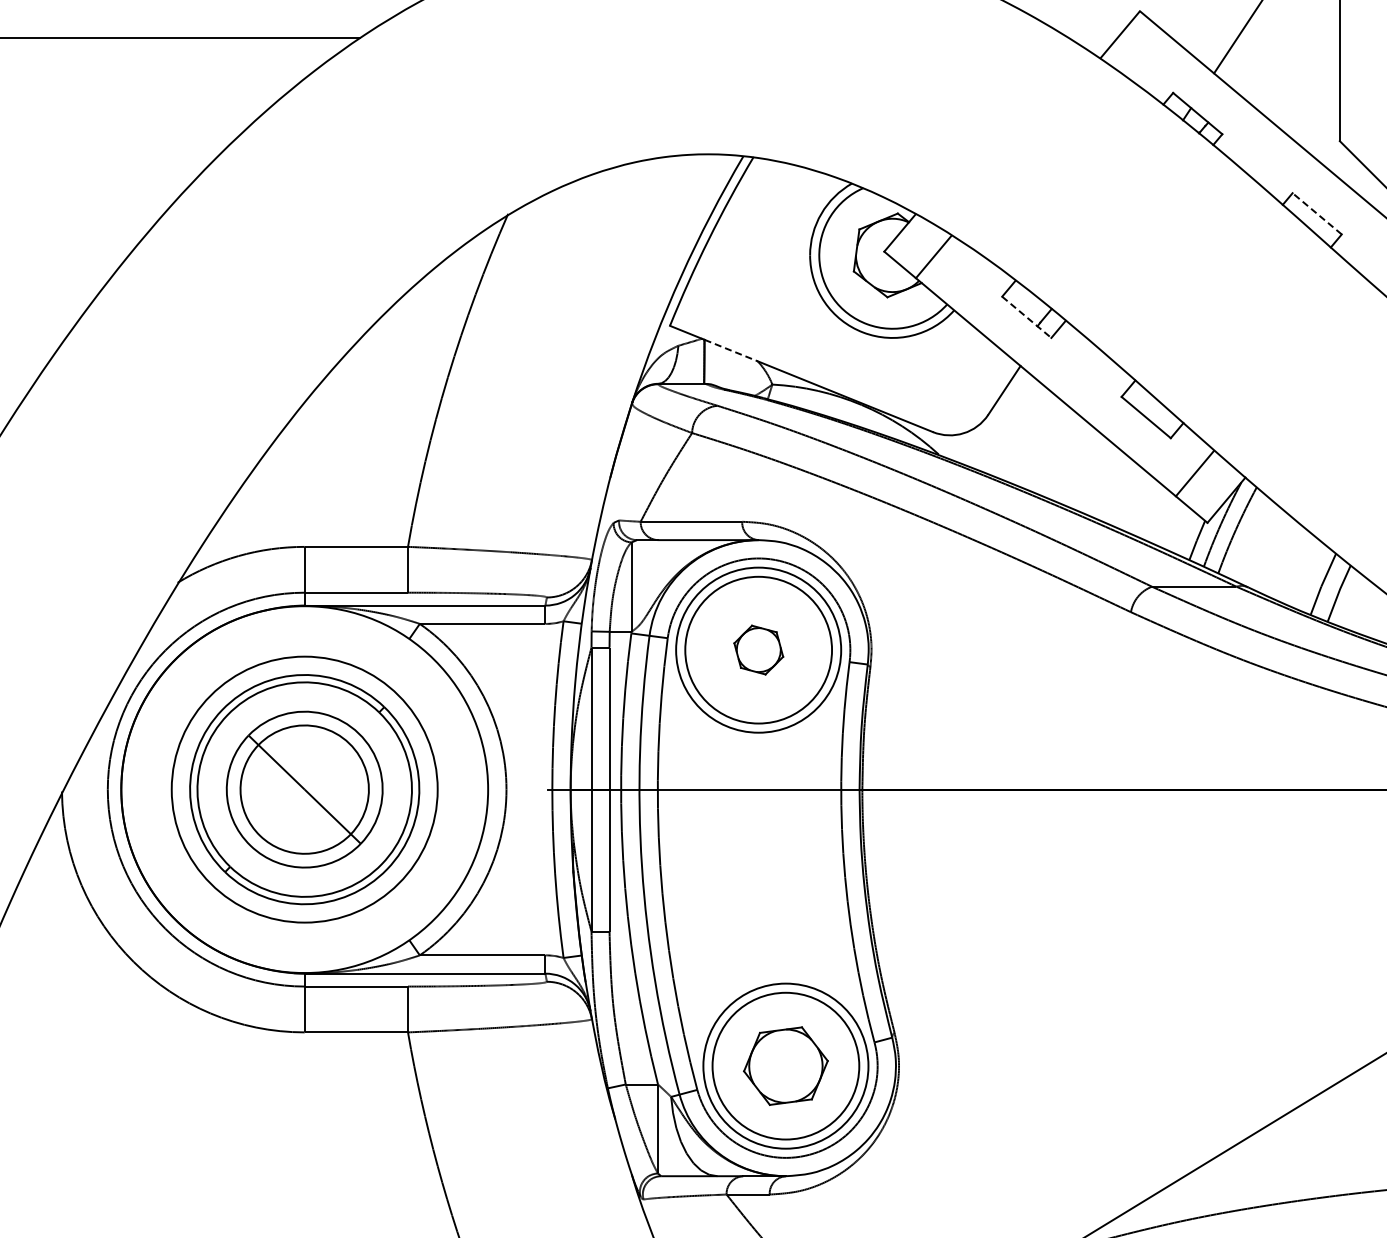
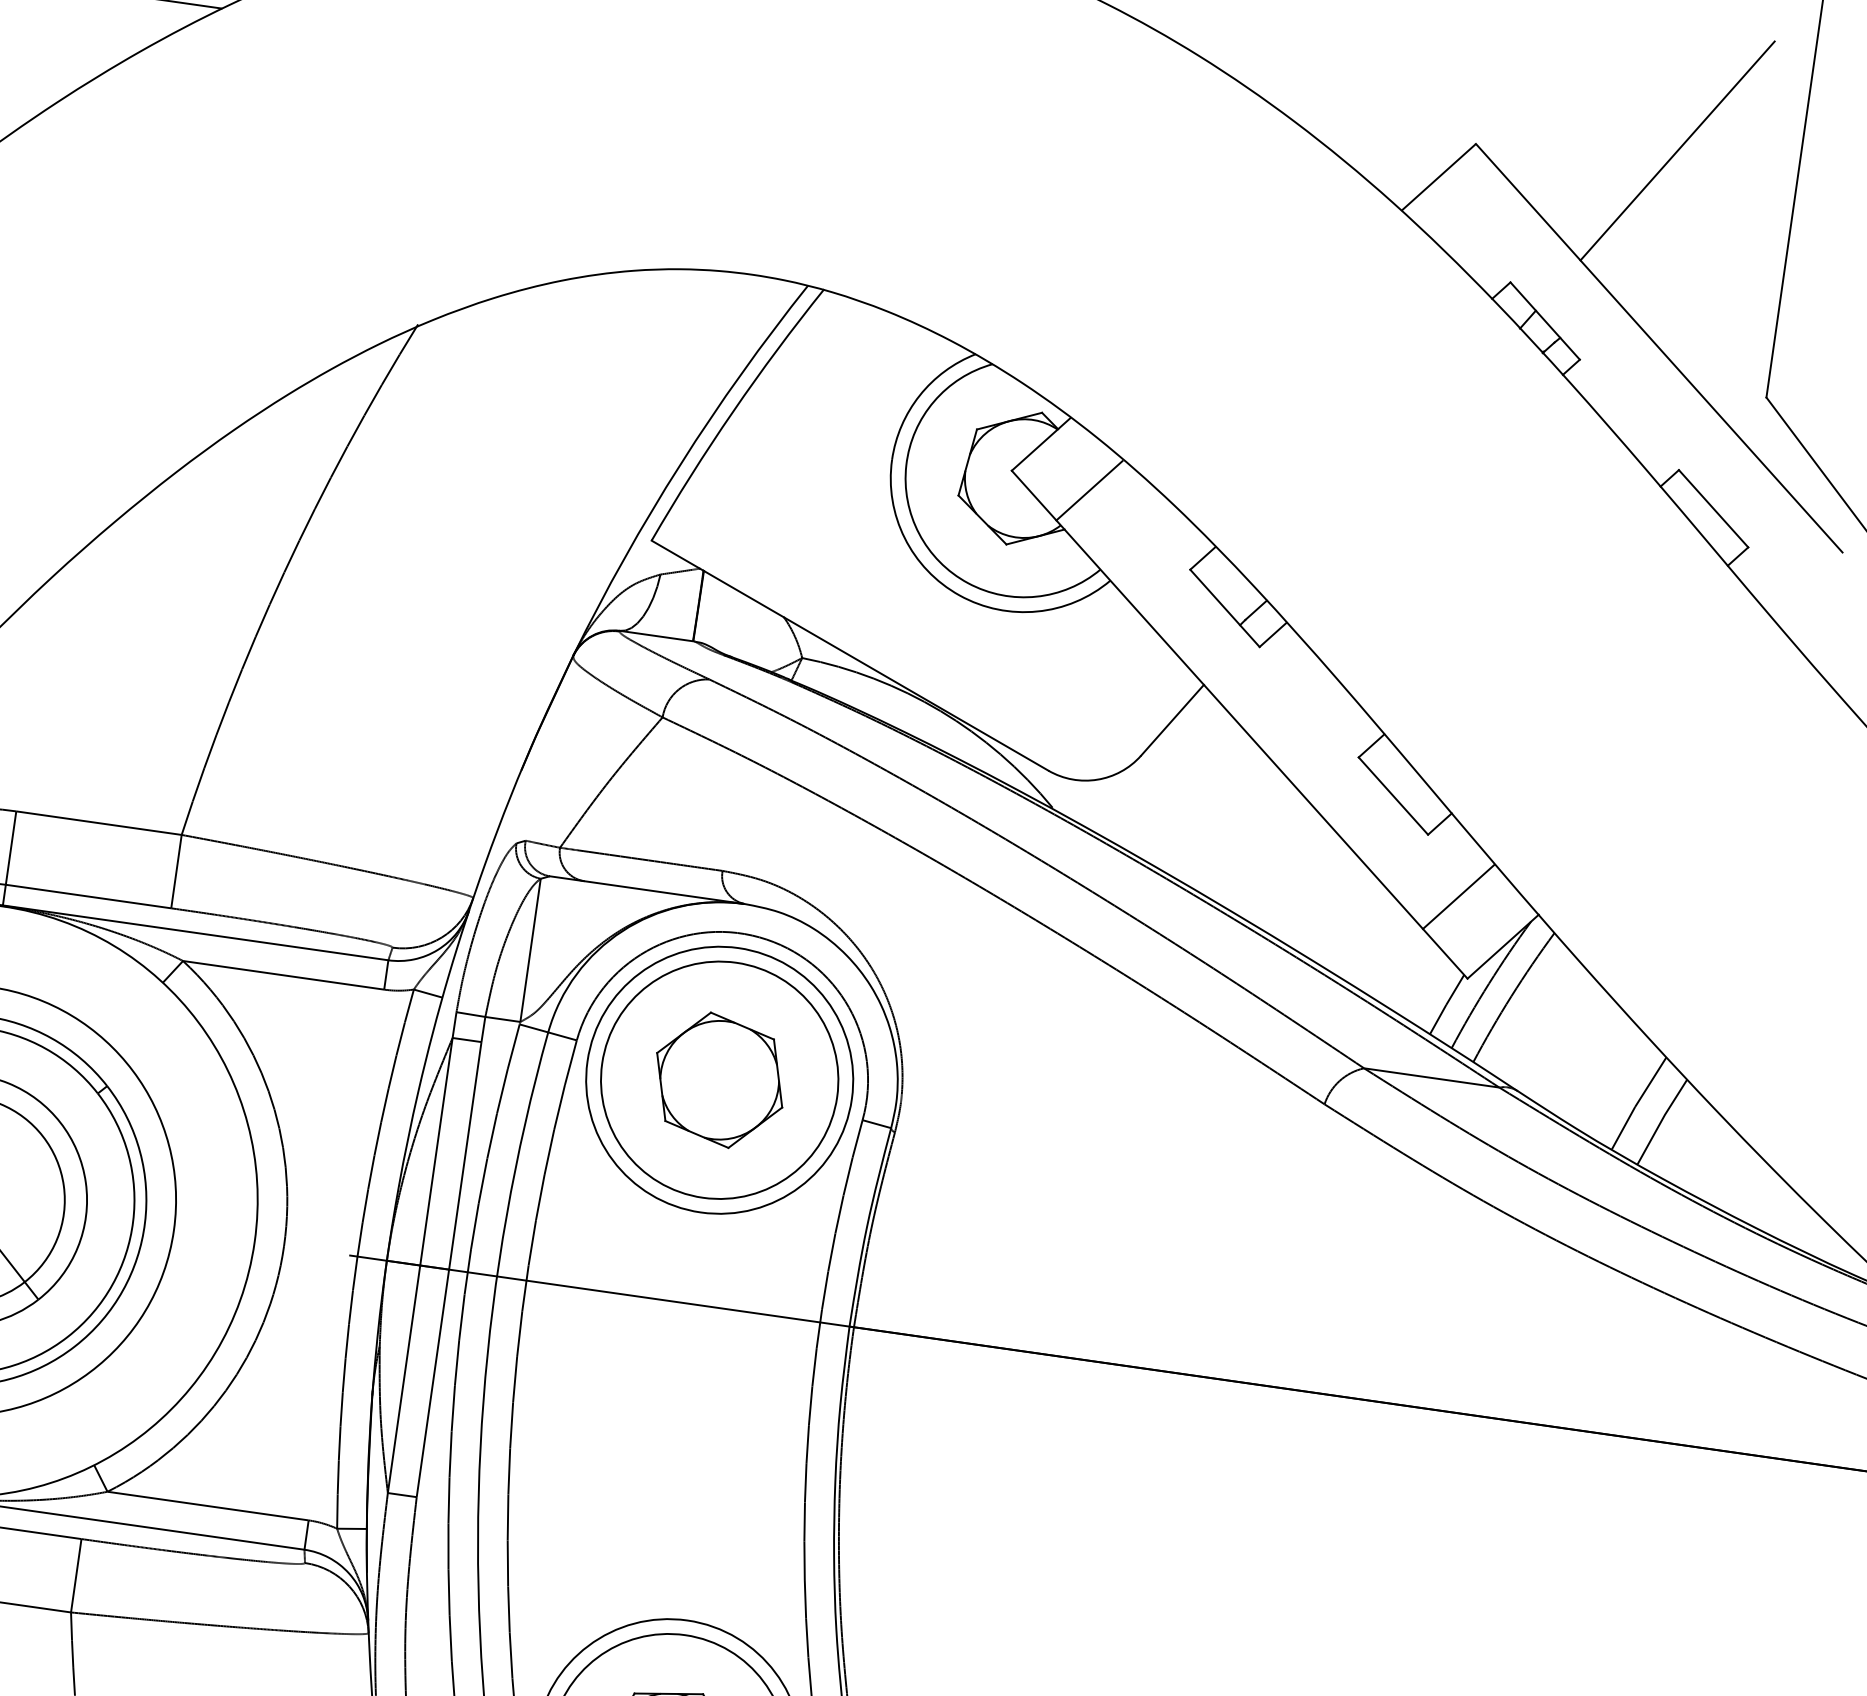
line: (1316, 213) -> (1712, 508), dashed -> solid
line: (1027, 317) -> (1226, 608), dashed -> solid
line: (731, 350) -> (744, 594), dashed -> solid
part: (758, 649) -> (719, 1079), size x1.67

